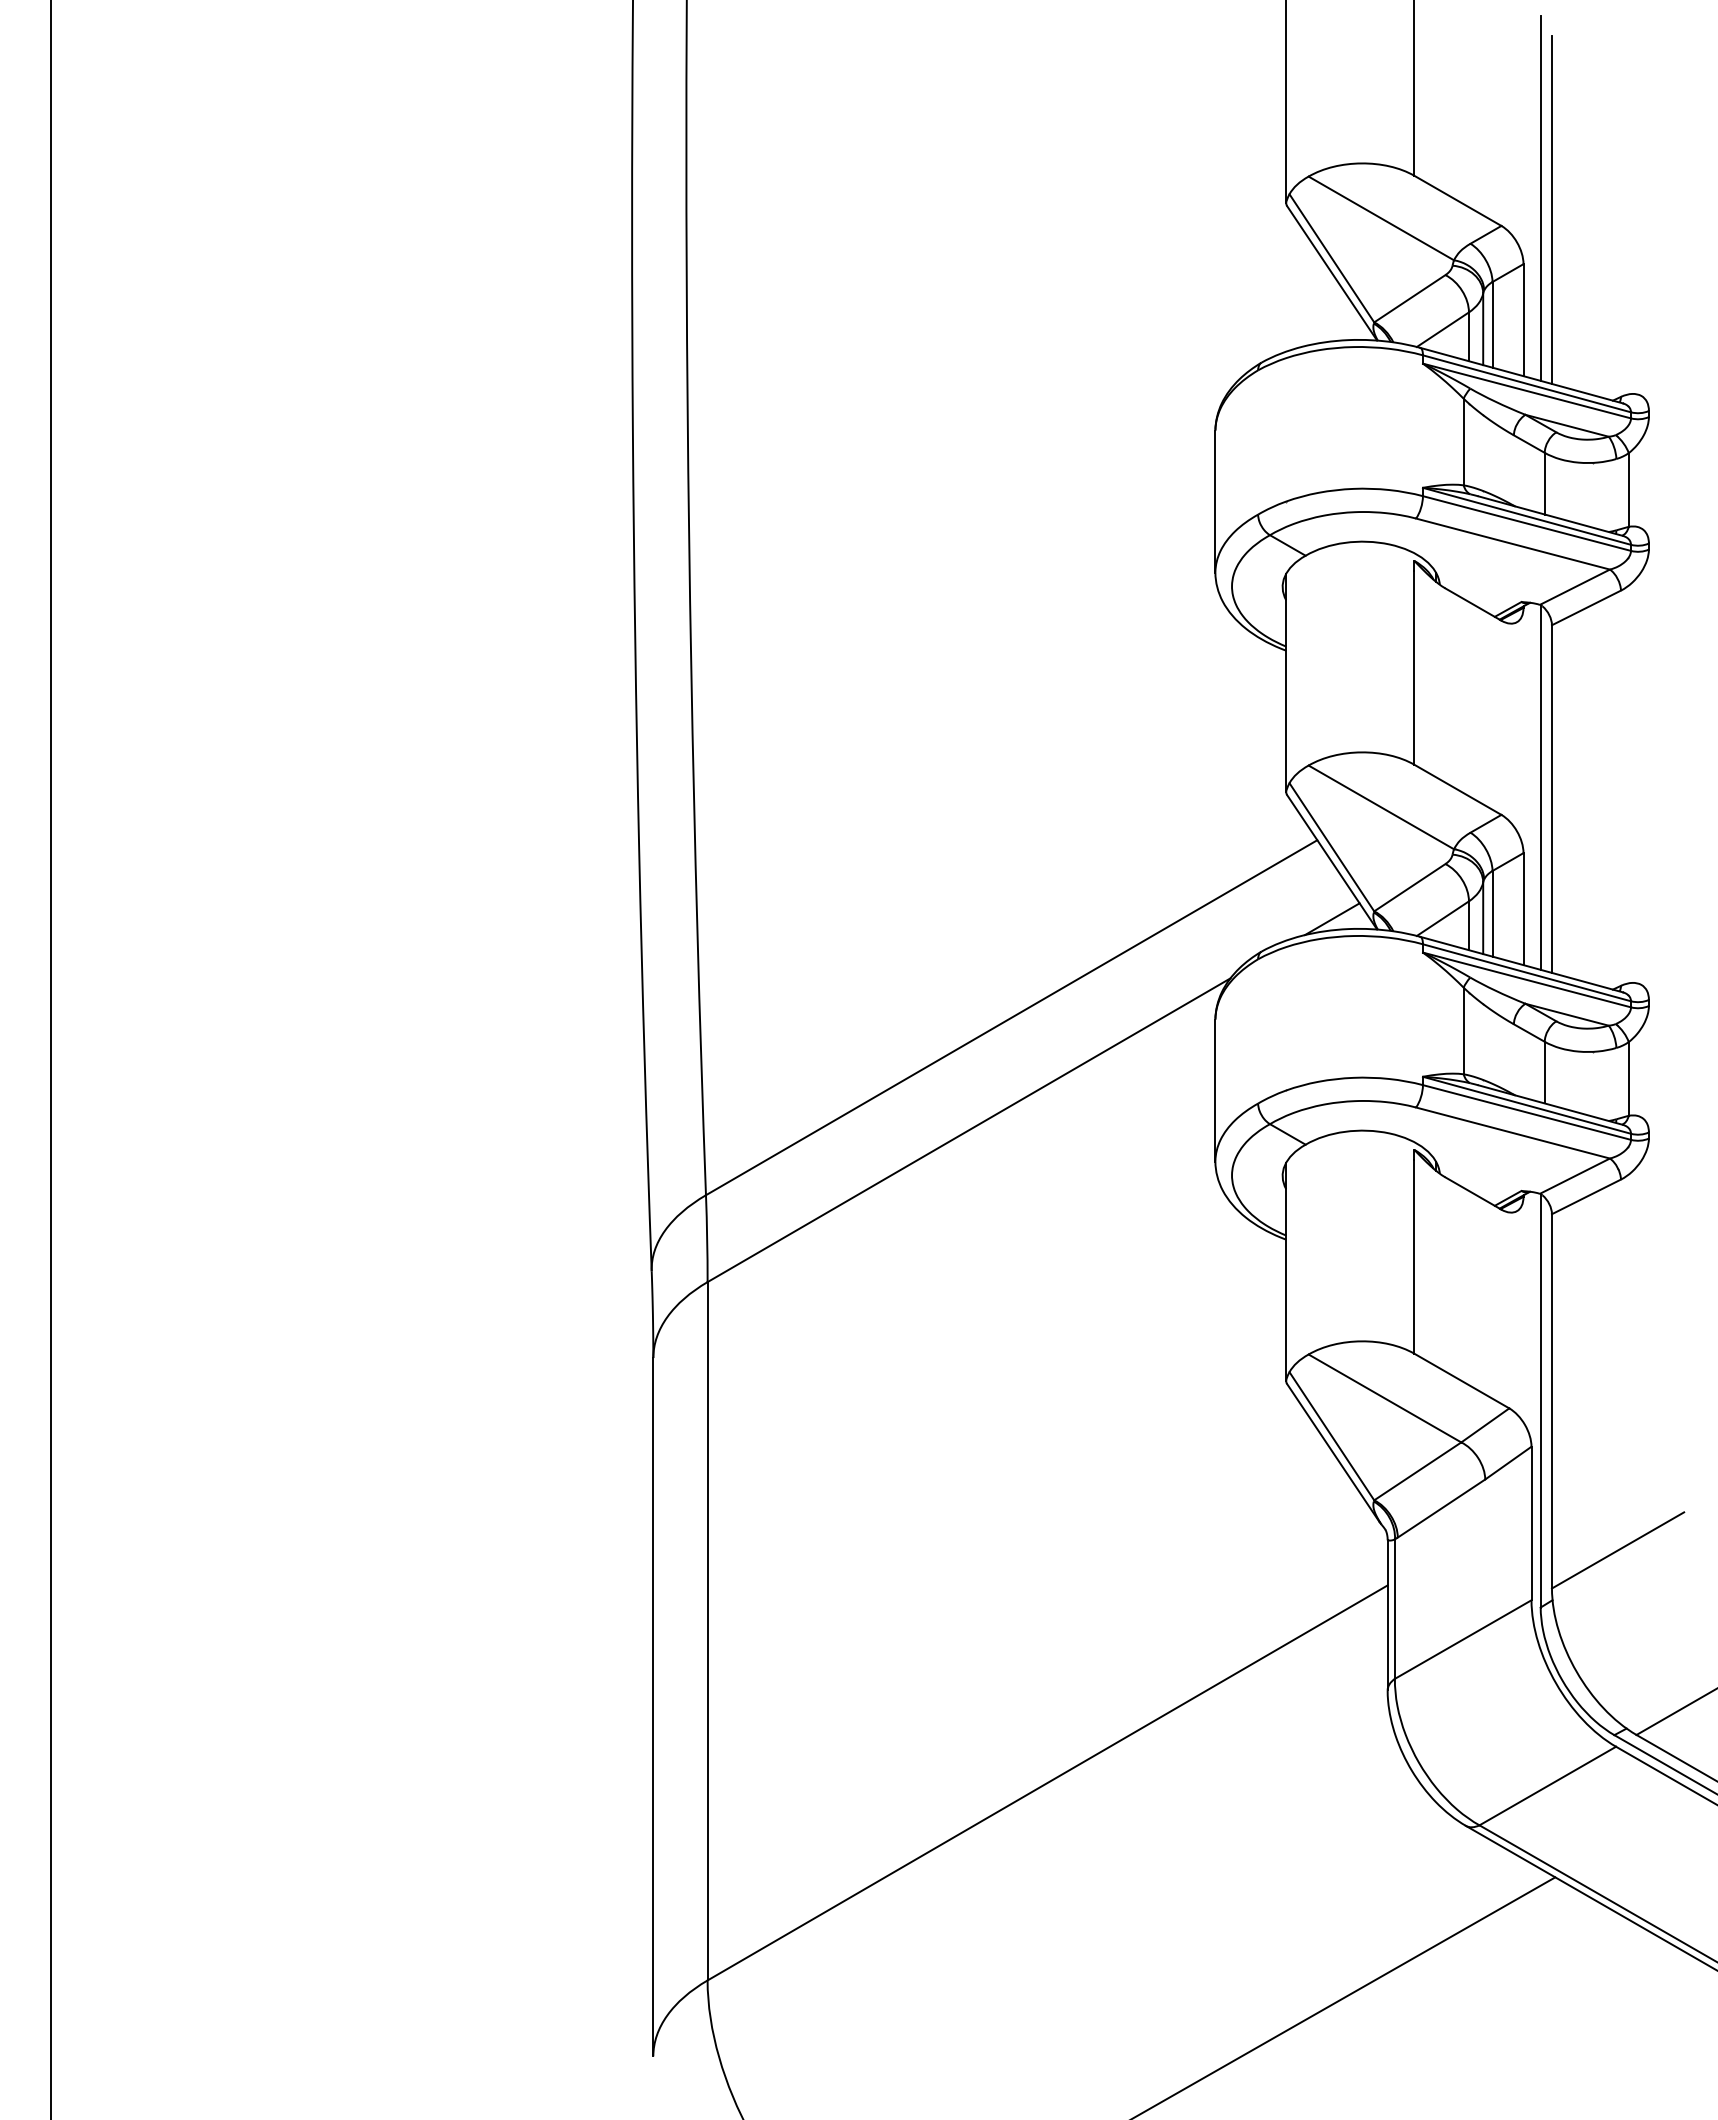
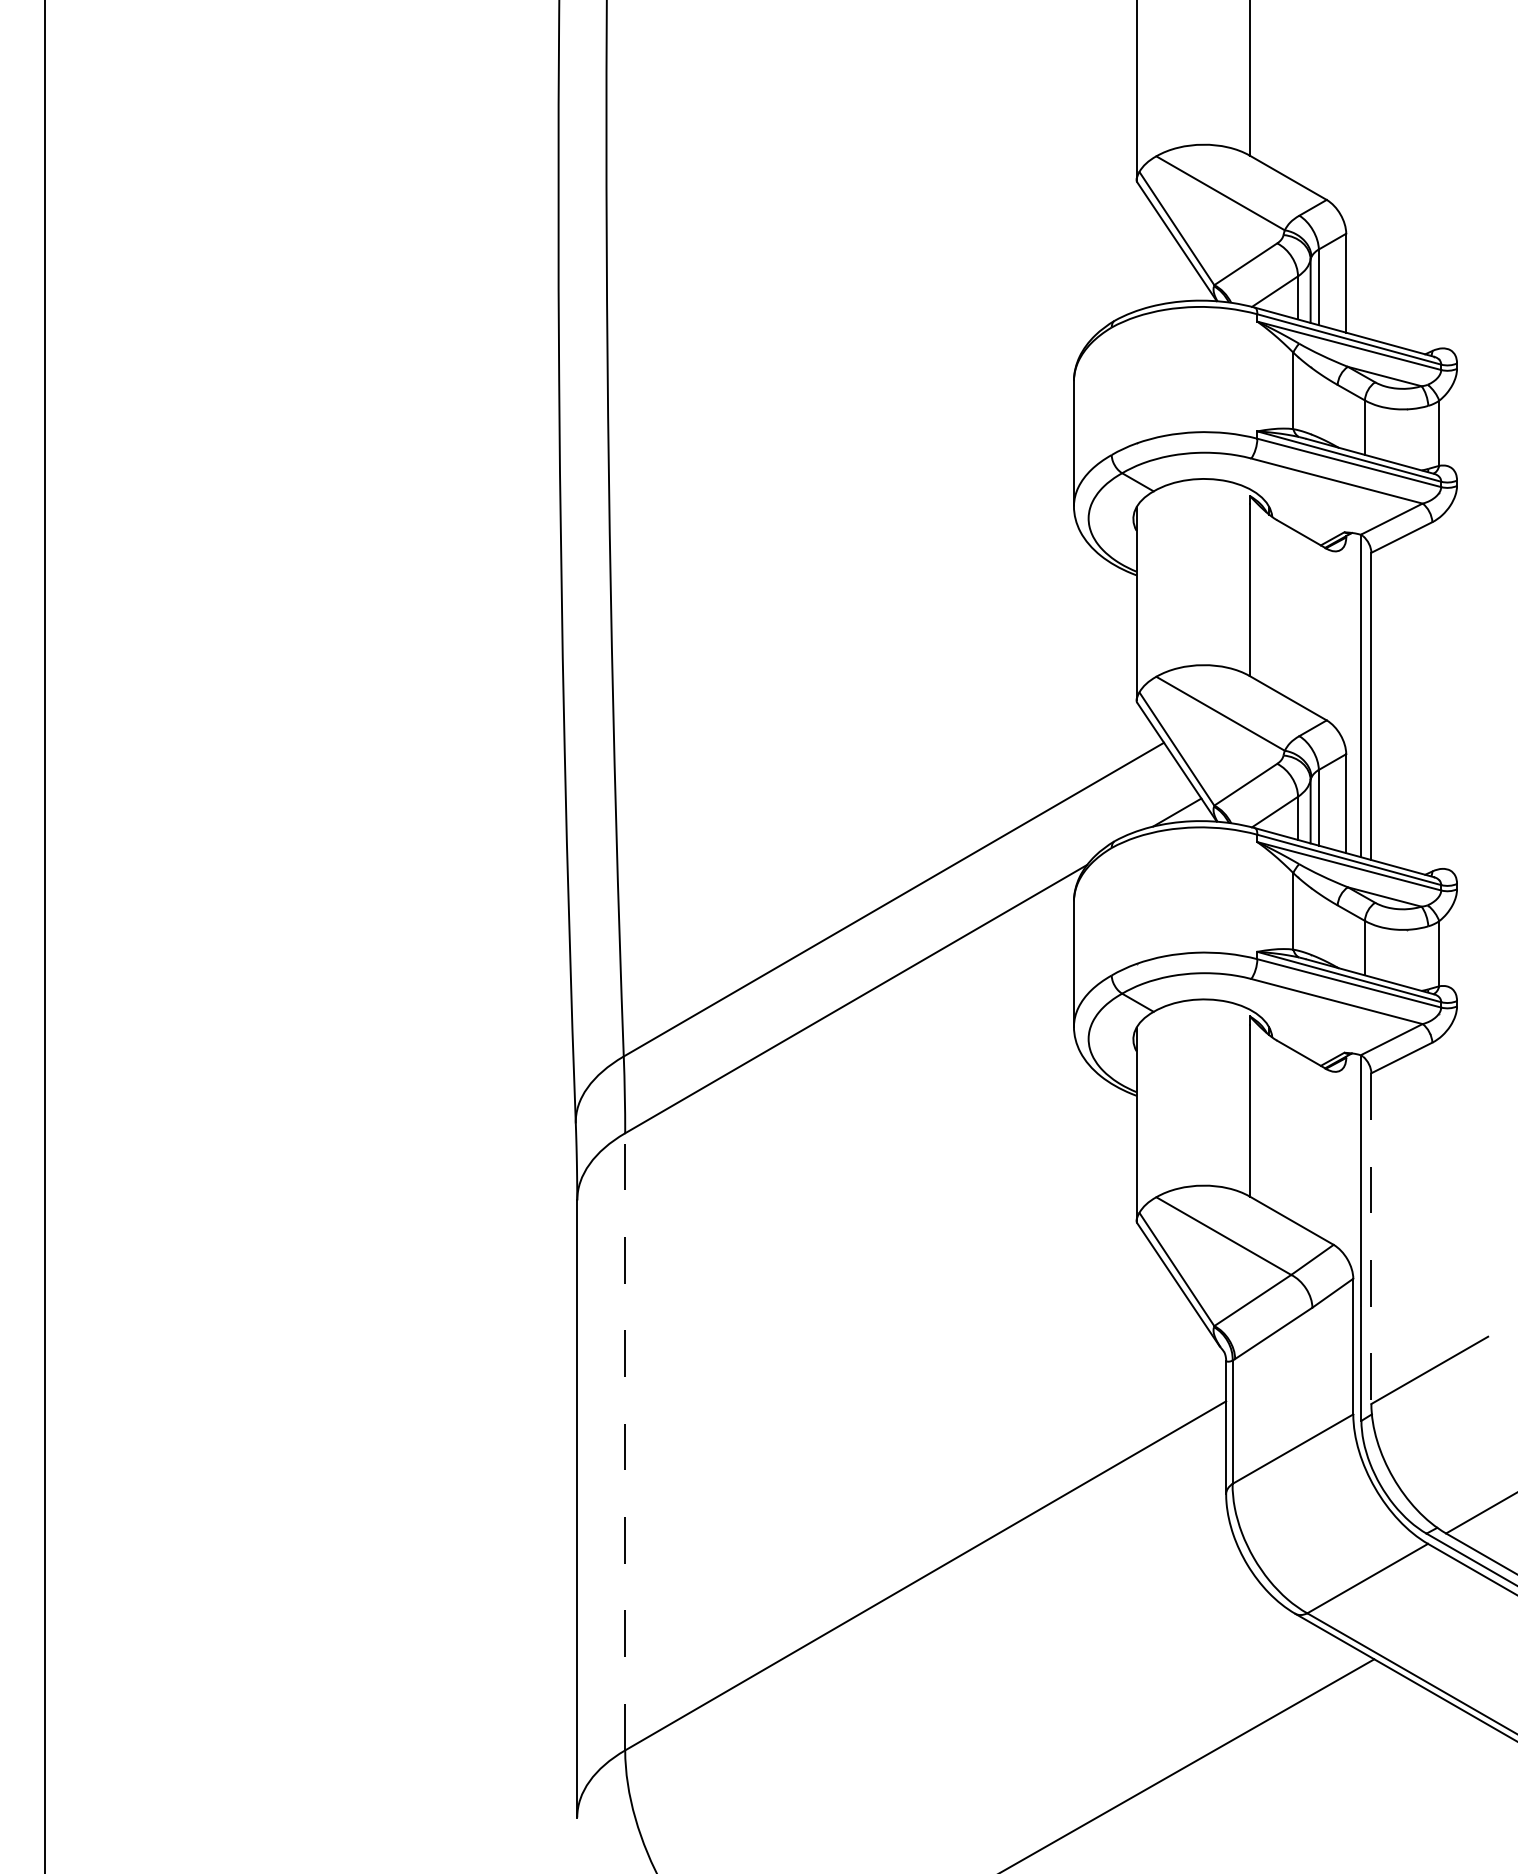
line: (1540, 198) -> (1361, 175), removed
line: (1551, 209) -> (1370, 185), removed
line: (1551, 1401) -> (1370, 1238), solid -> dashed
line: (707, 1630) -> (625, 1441), solid -> dashed

